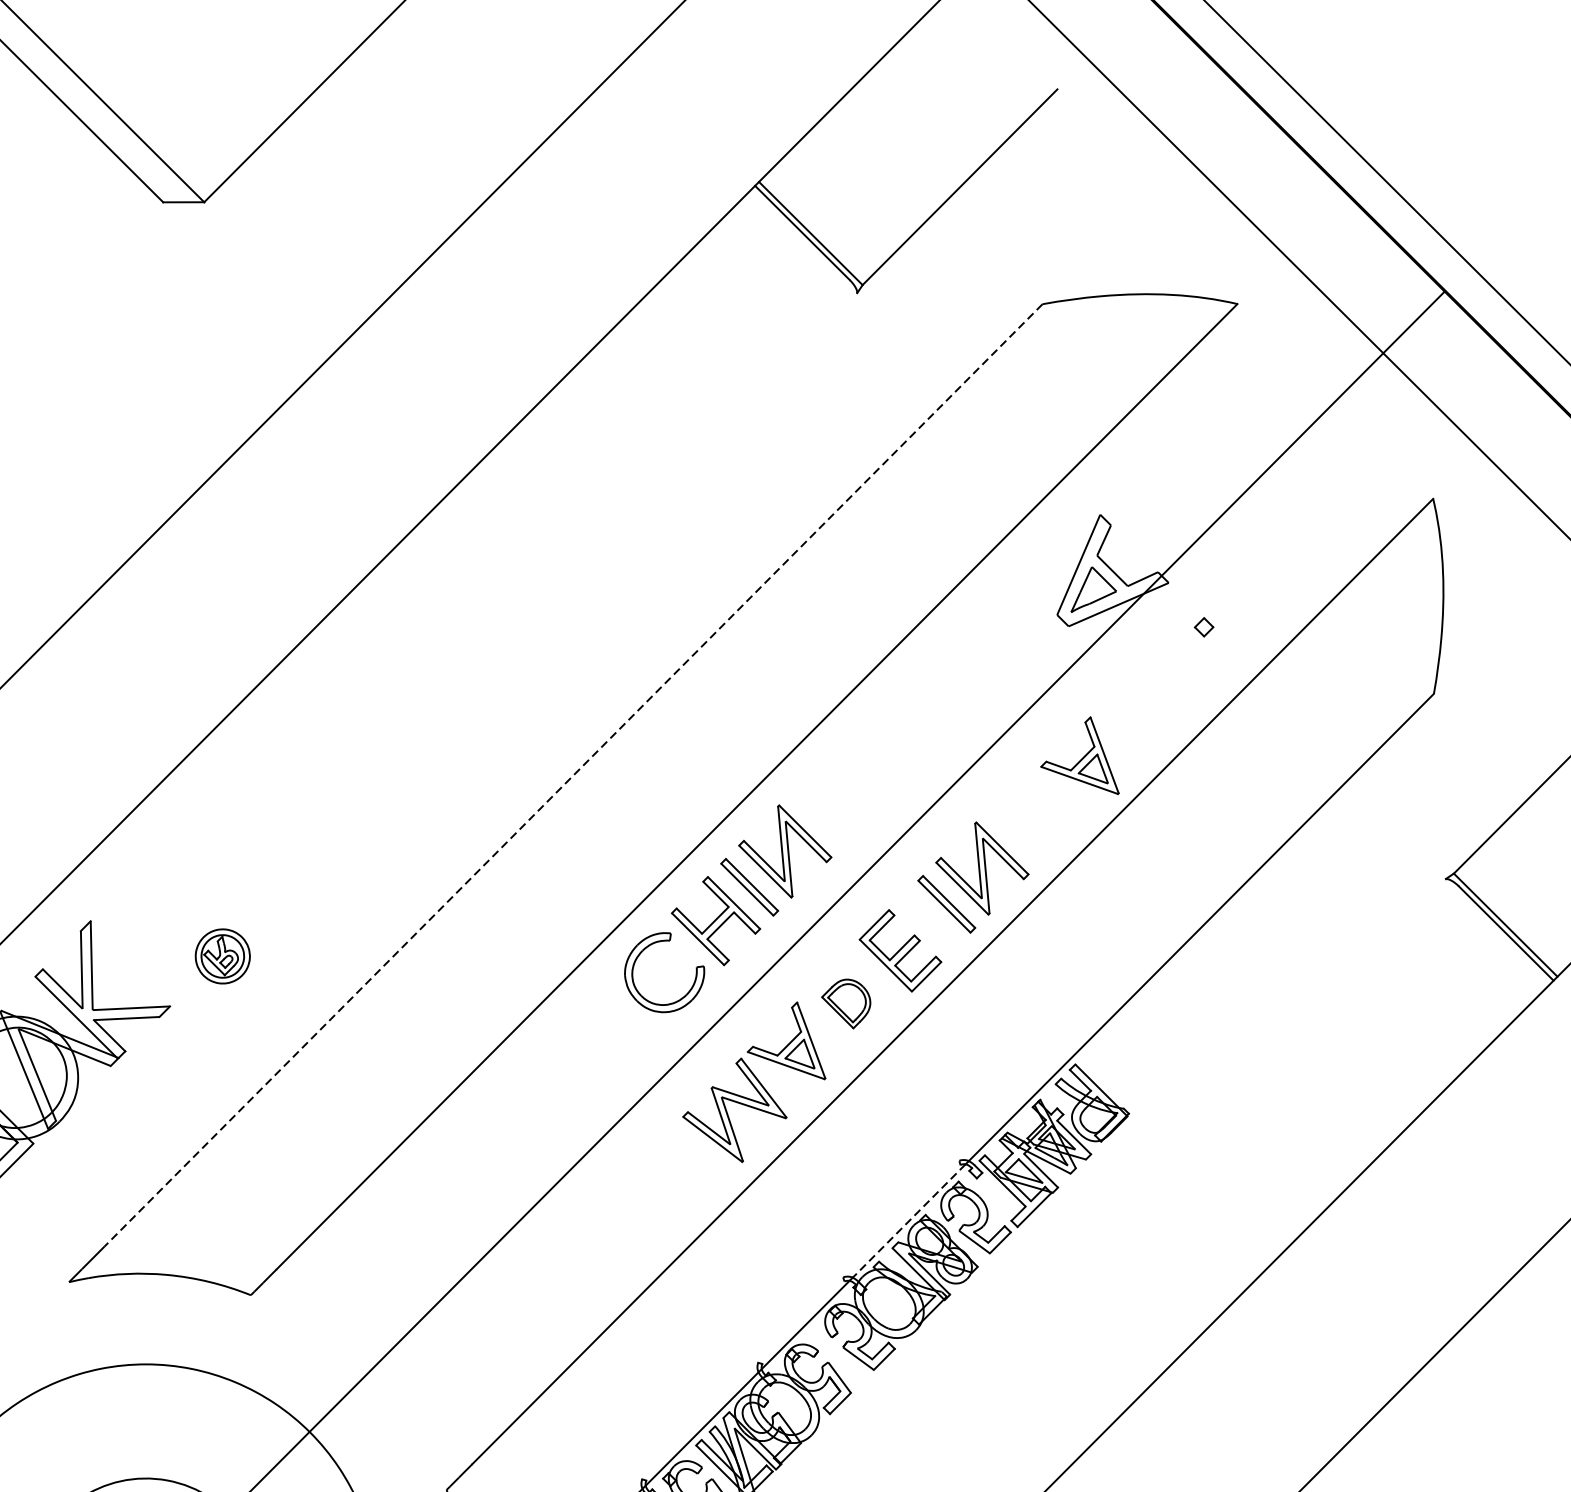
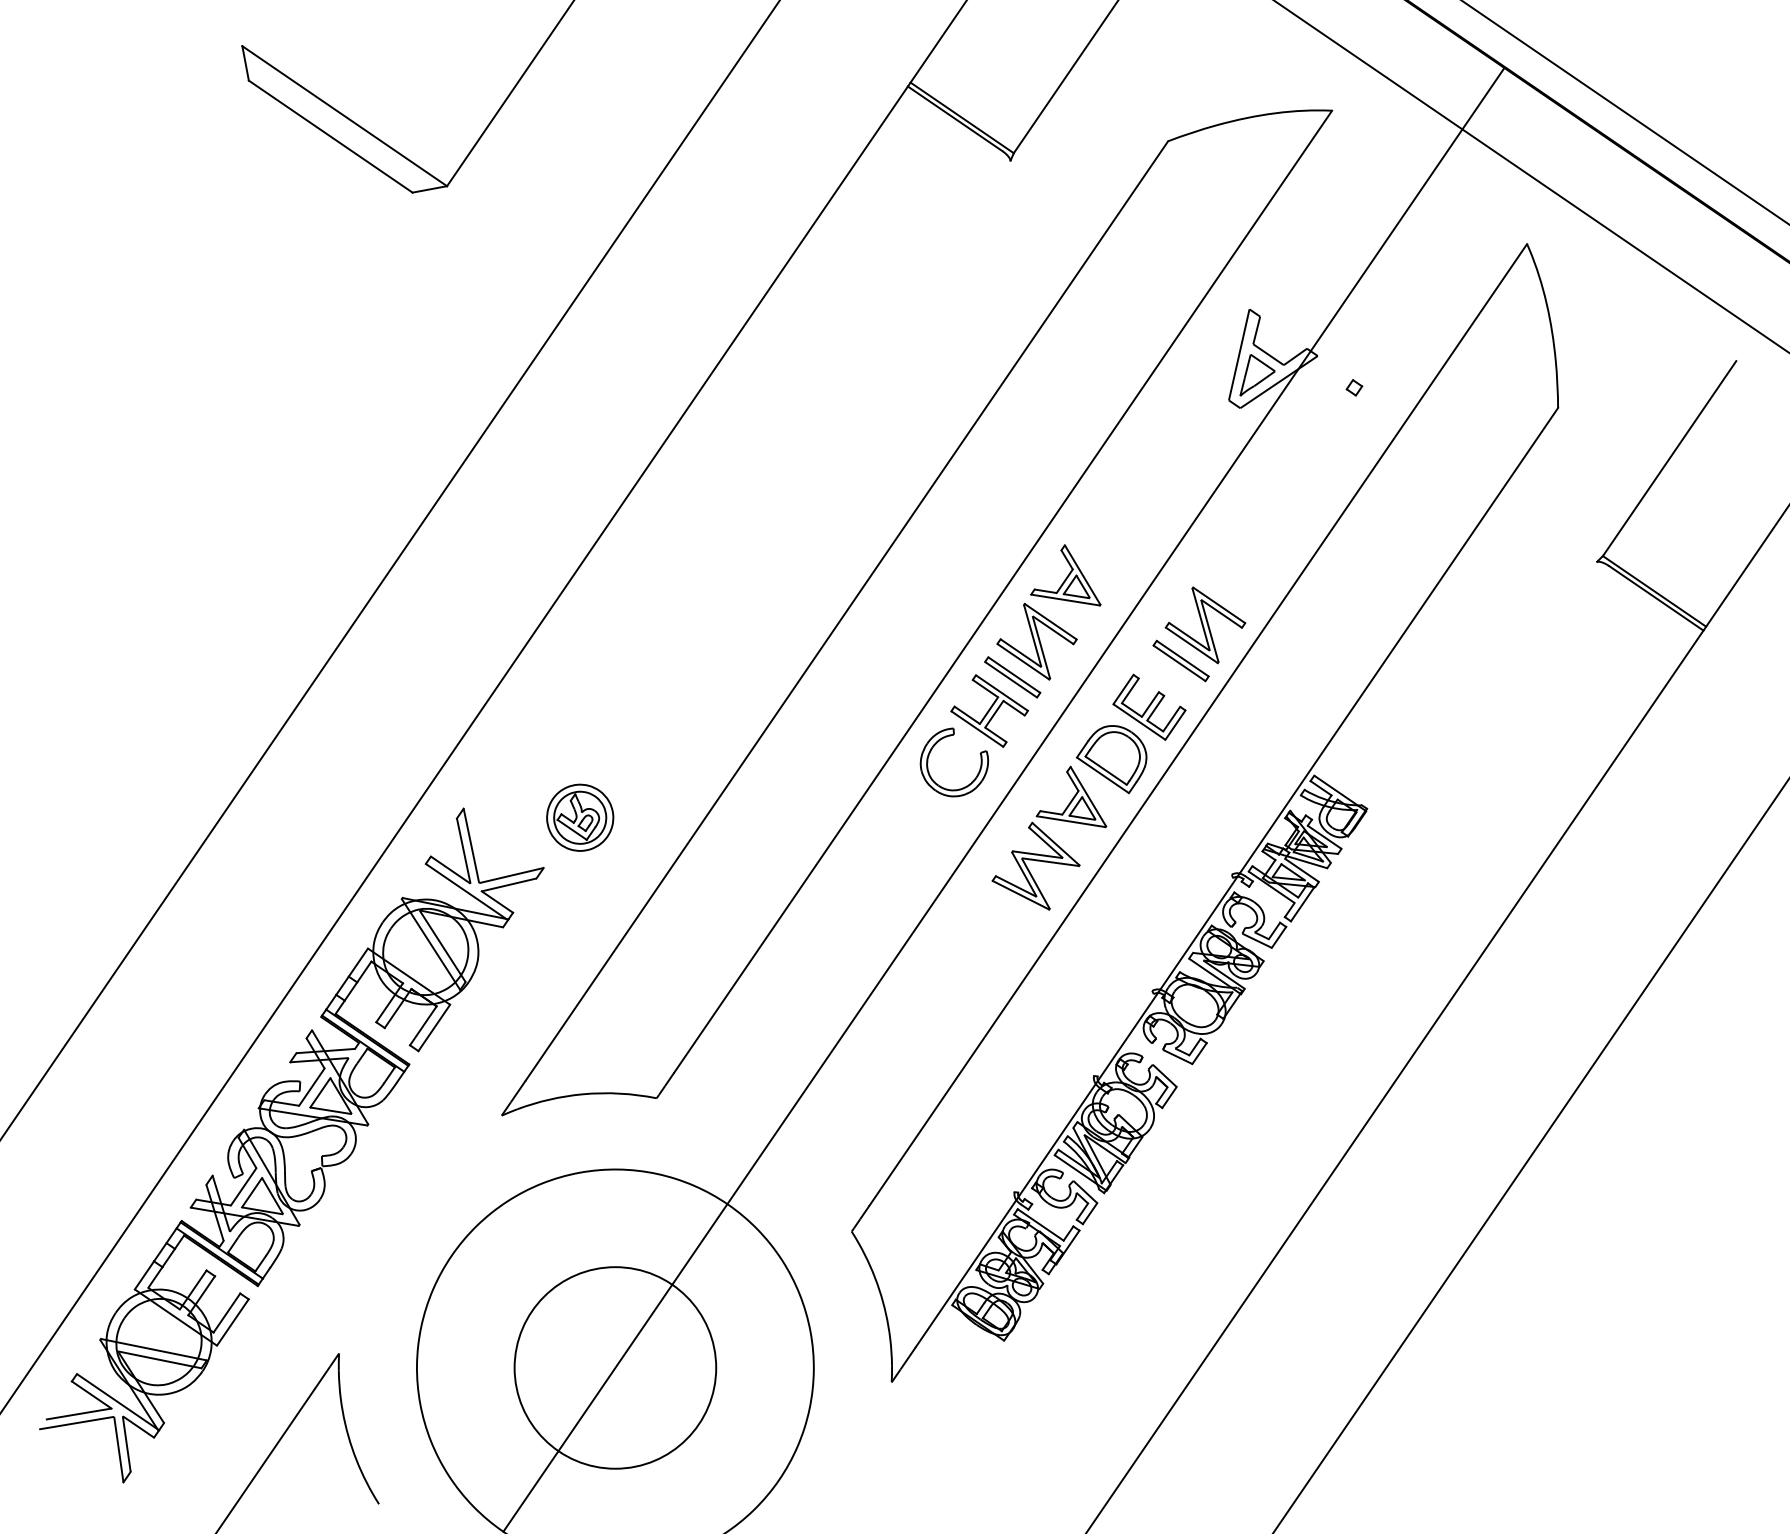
part: (1084, 752) -> (1065, 575), moved
line: (574, 775) -> (847, 610), dashed -> solid
part: (223, 956) -> (580, 817), size x1.43
part: (845, 1002) -> (1111, 759), size x1.67
line: (908, 1221) -> (1198, 933), dashed -> solid

